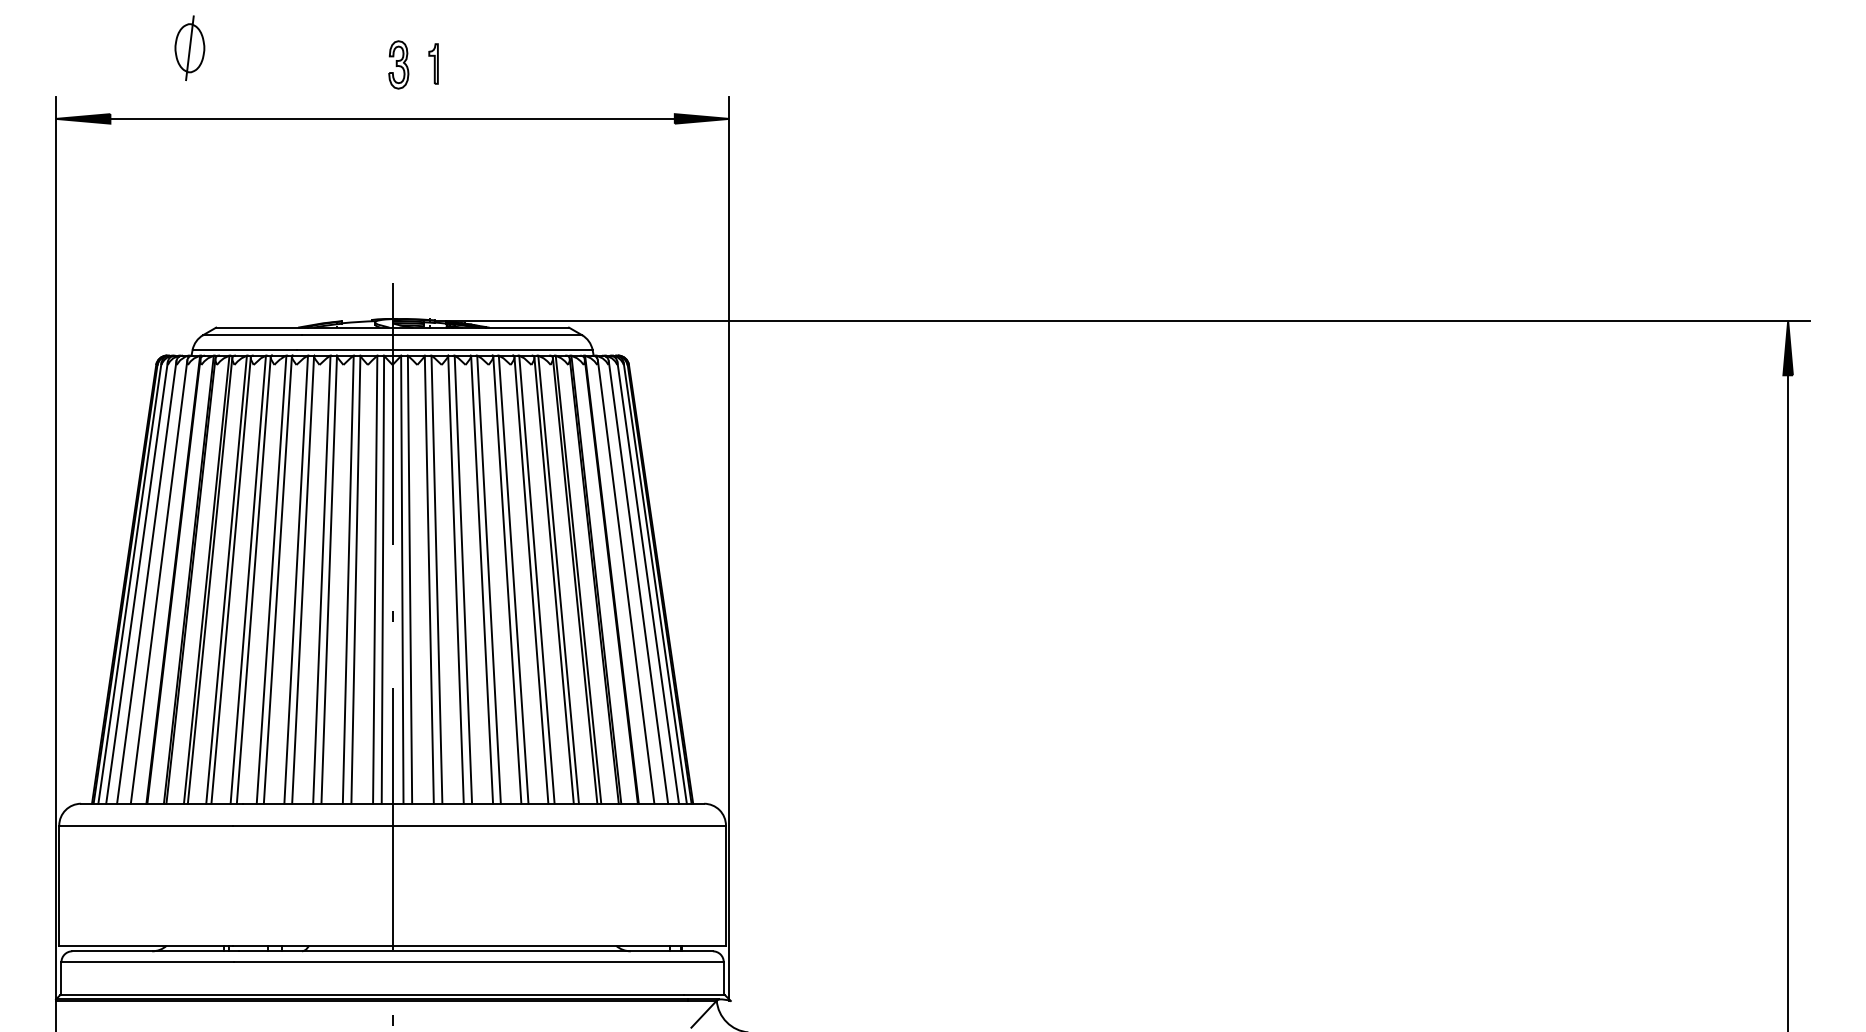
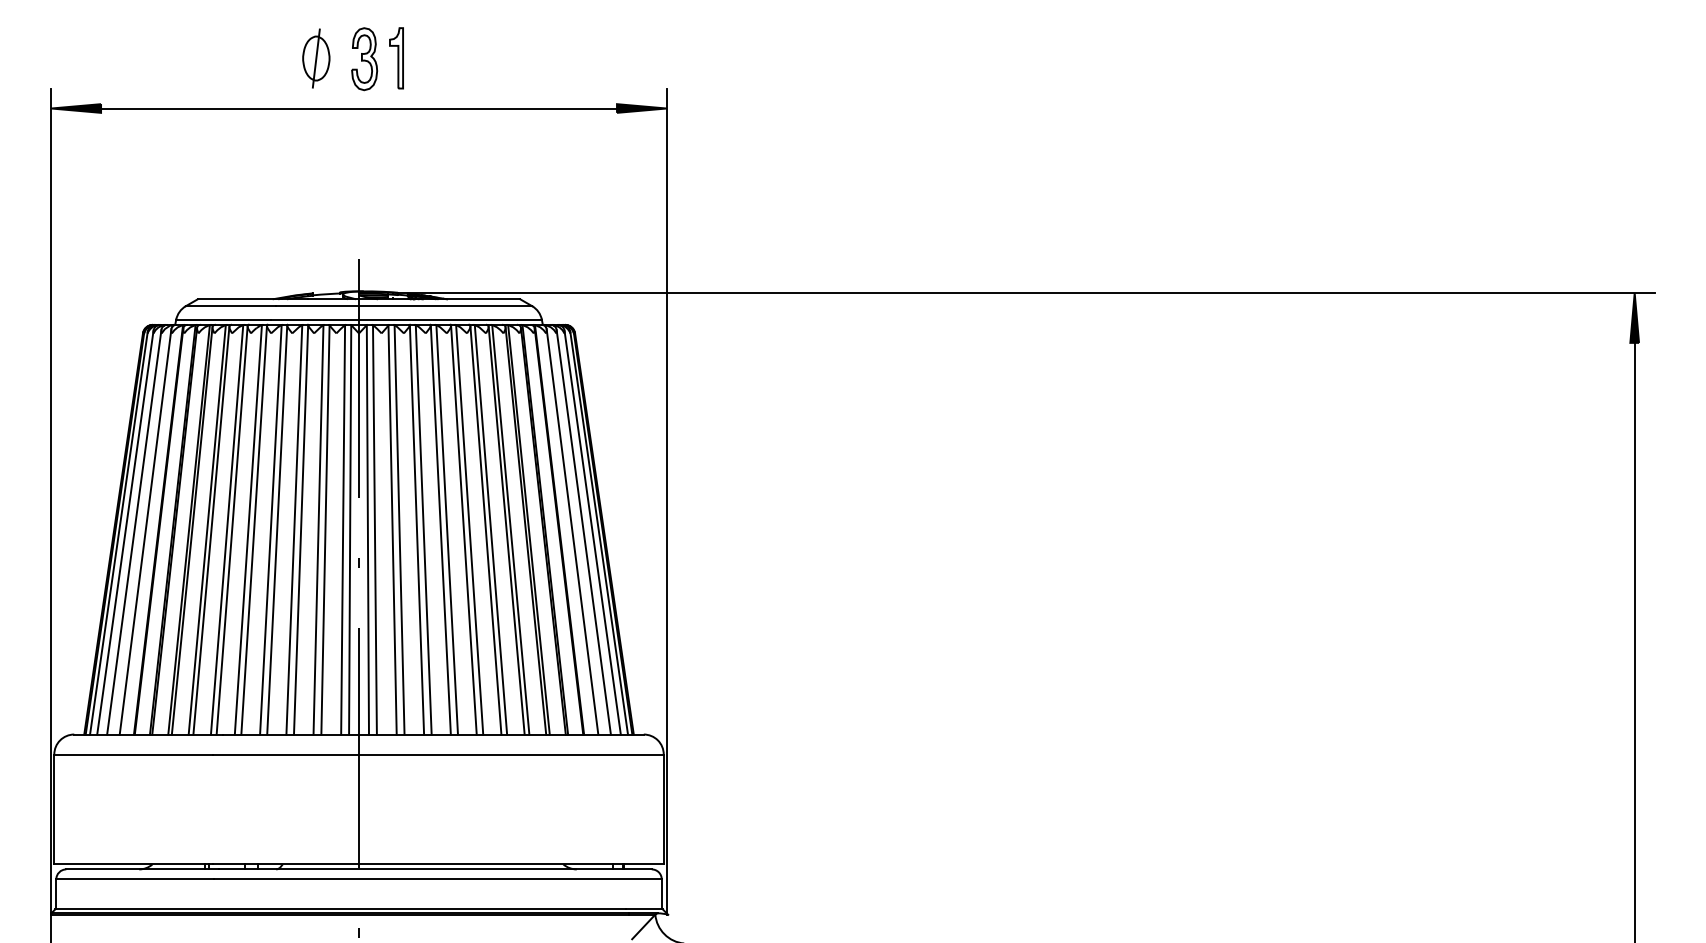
part: (189, 47) -> (315, 57), moved
part: (433, 63) -> (396, 57), size x1.67
part: (398, 64) -> (364, 58), size x1.43

